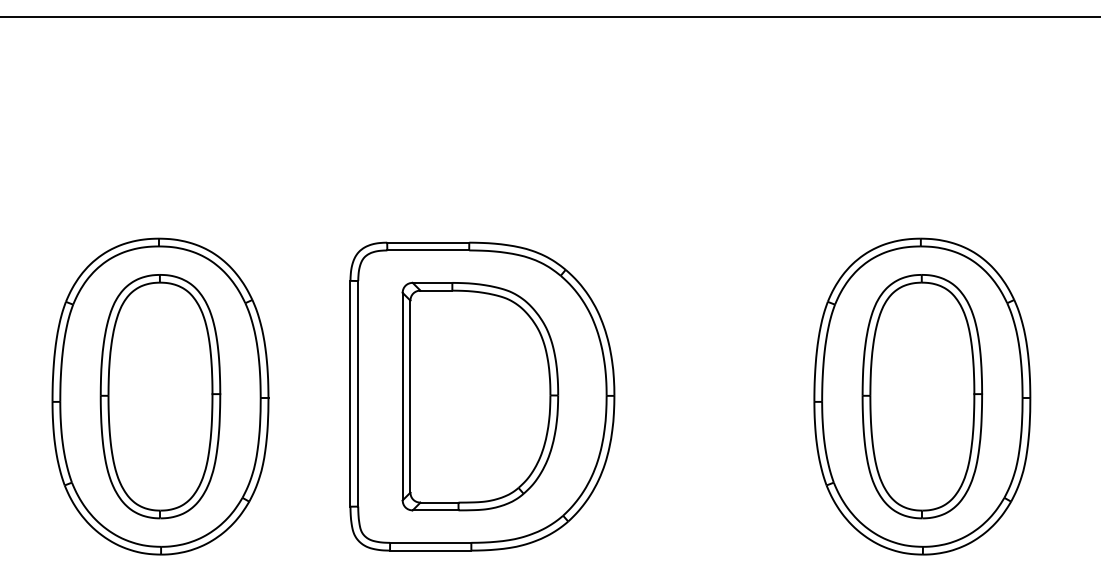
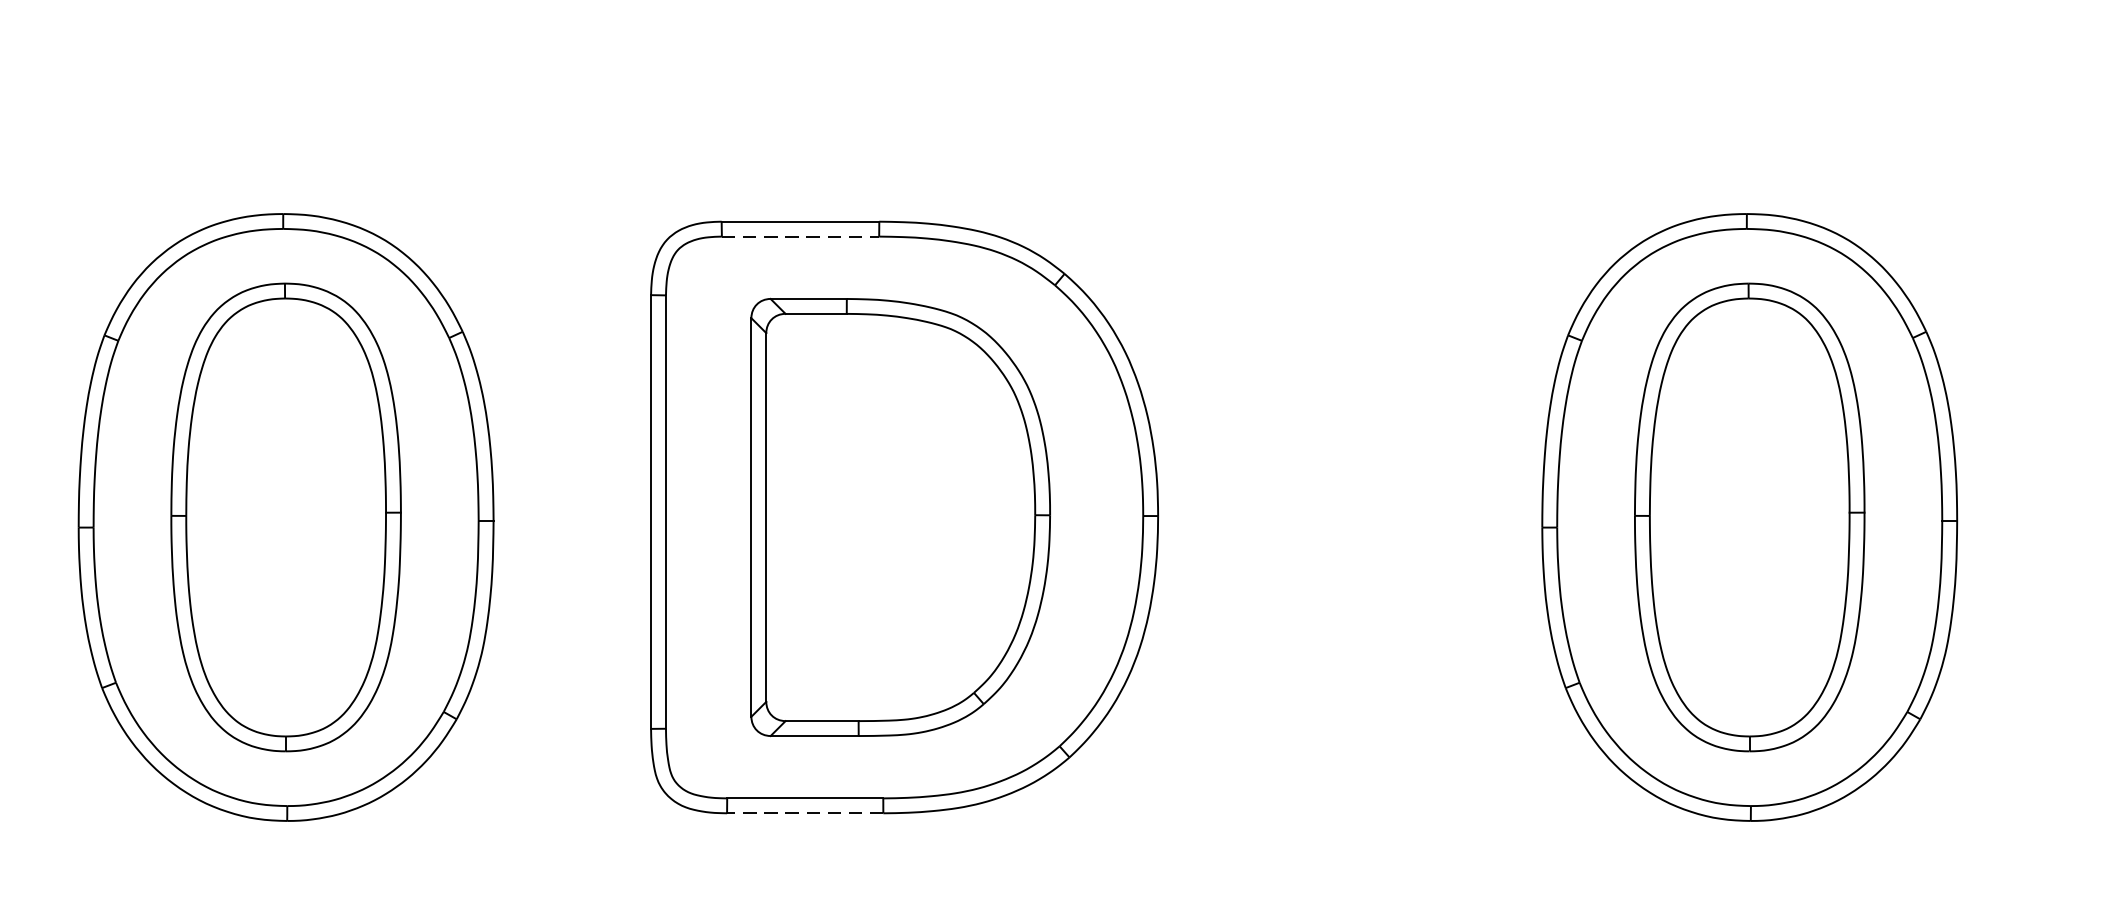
line: (428, 250) -> (800, 236), solid -> dashed
line: (430, 550) -> (804, 813), solid -> dashed

